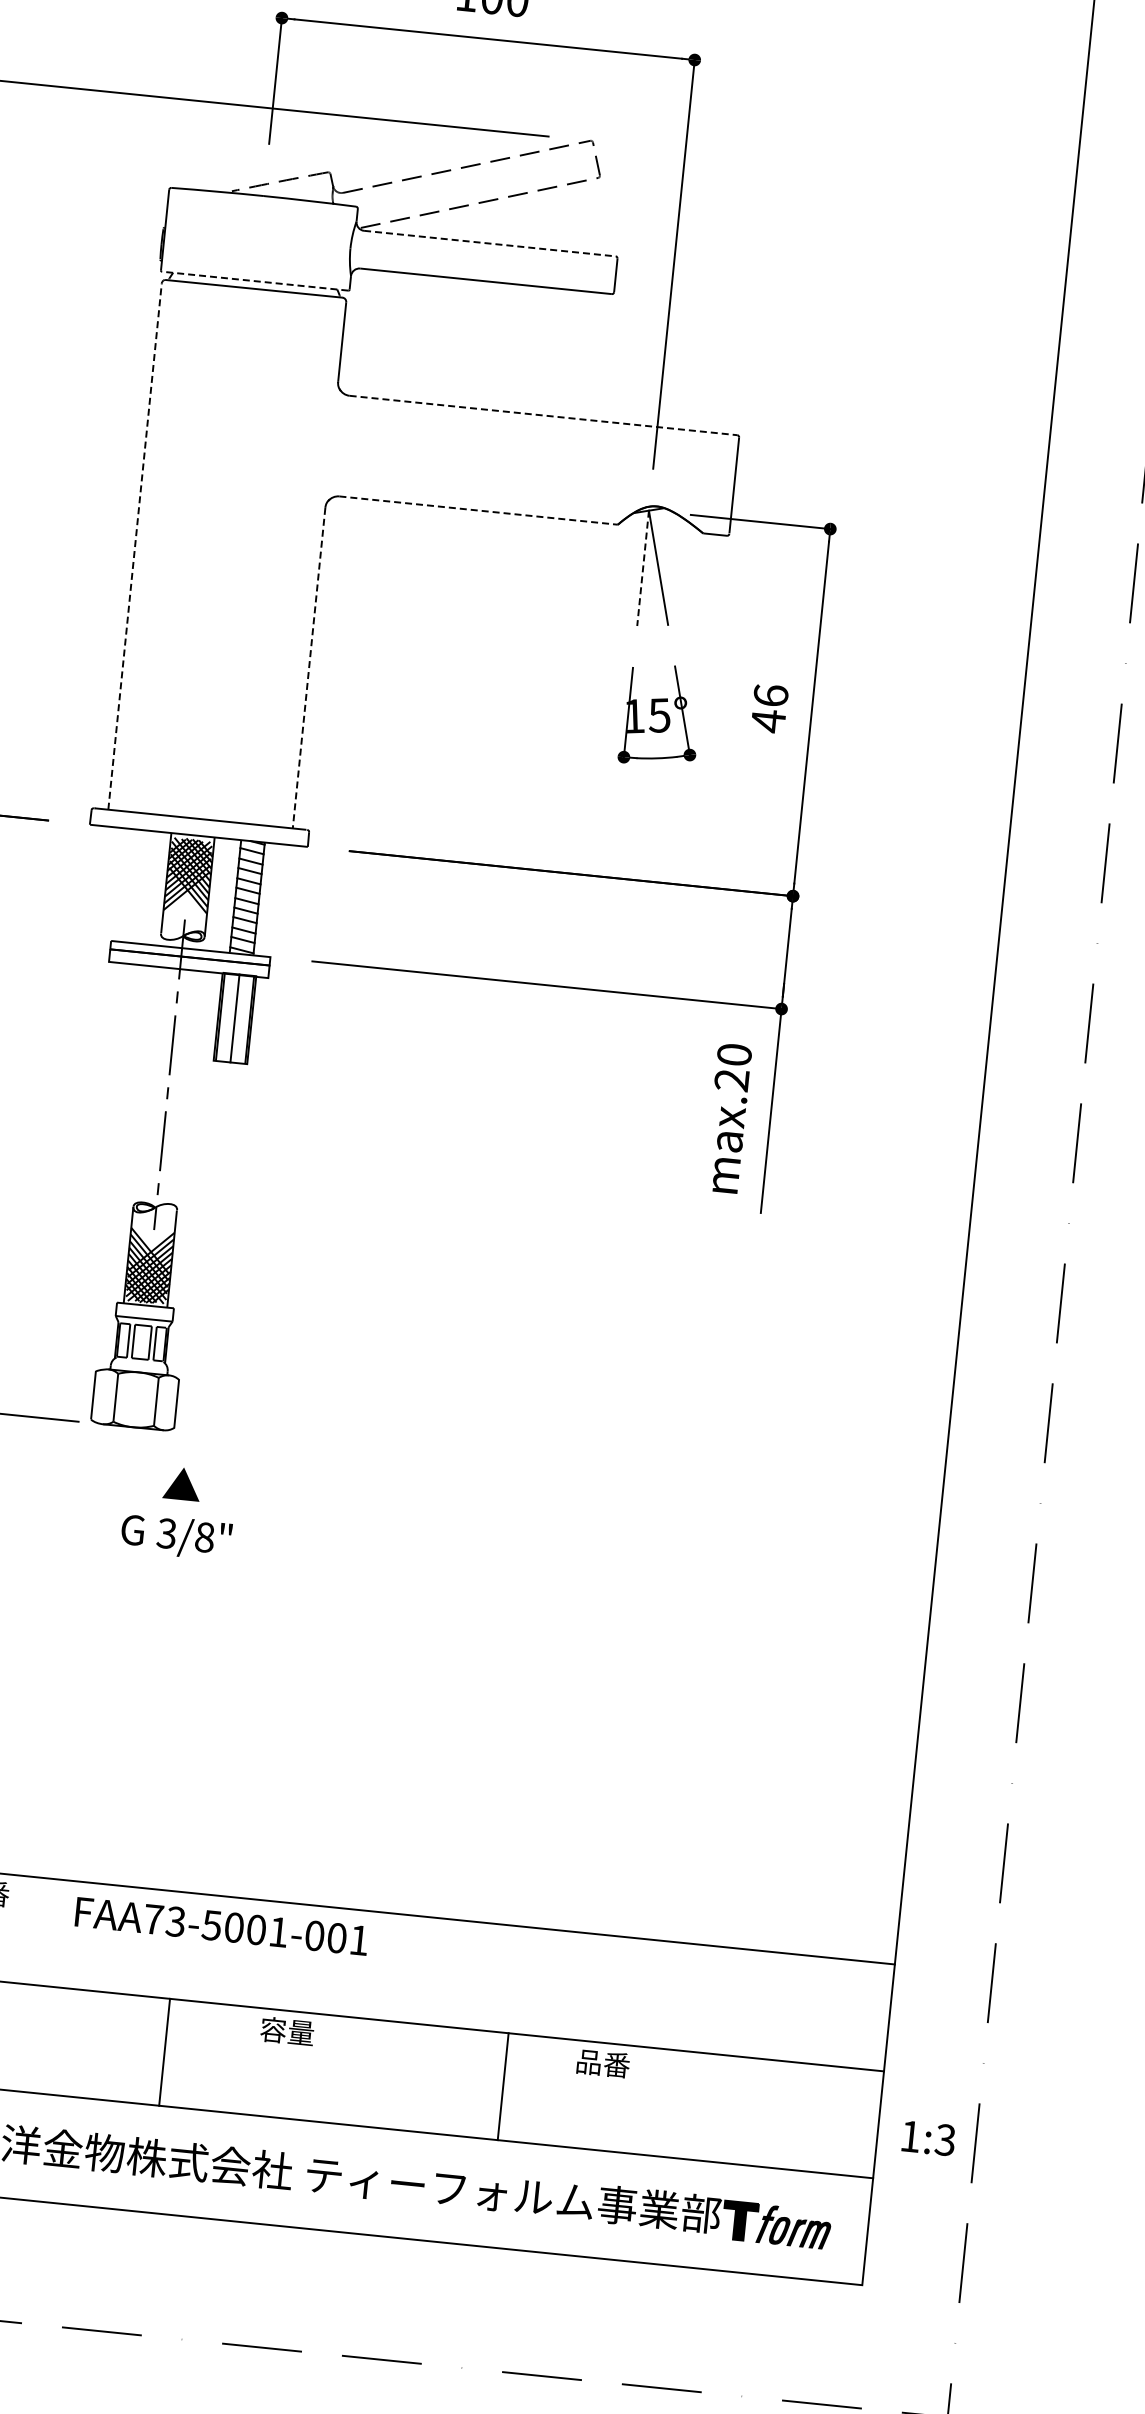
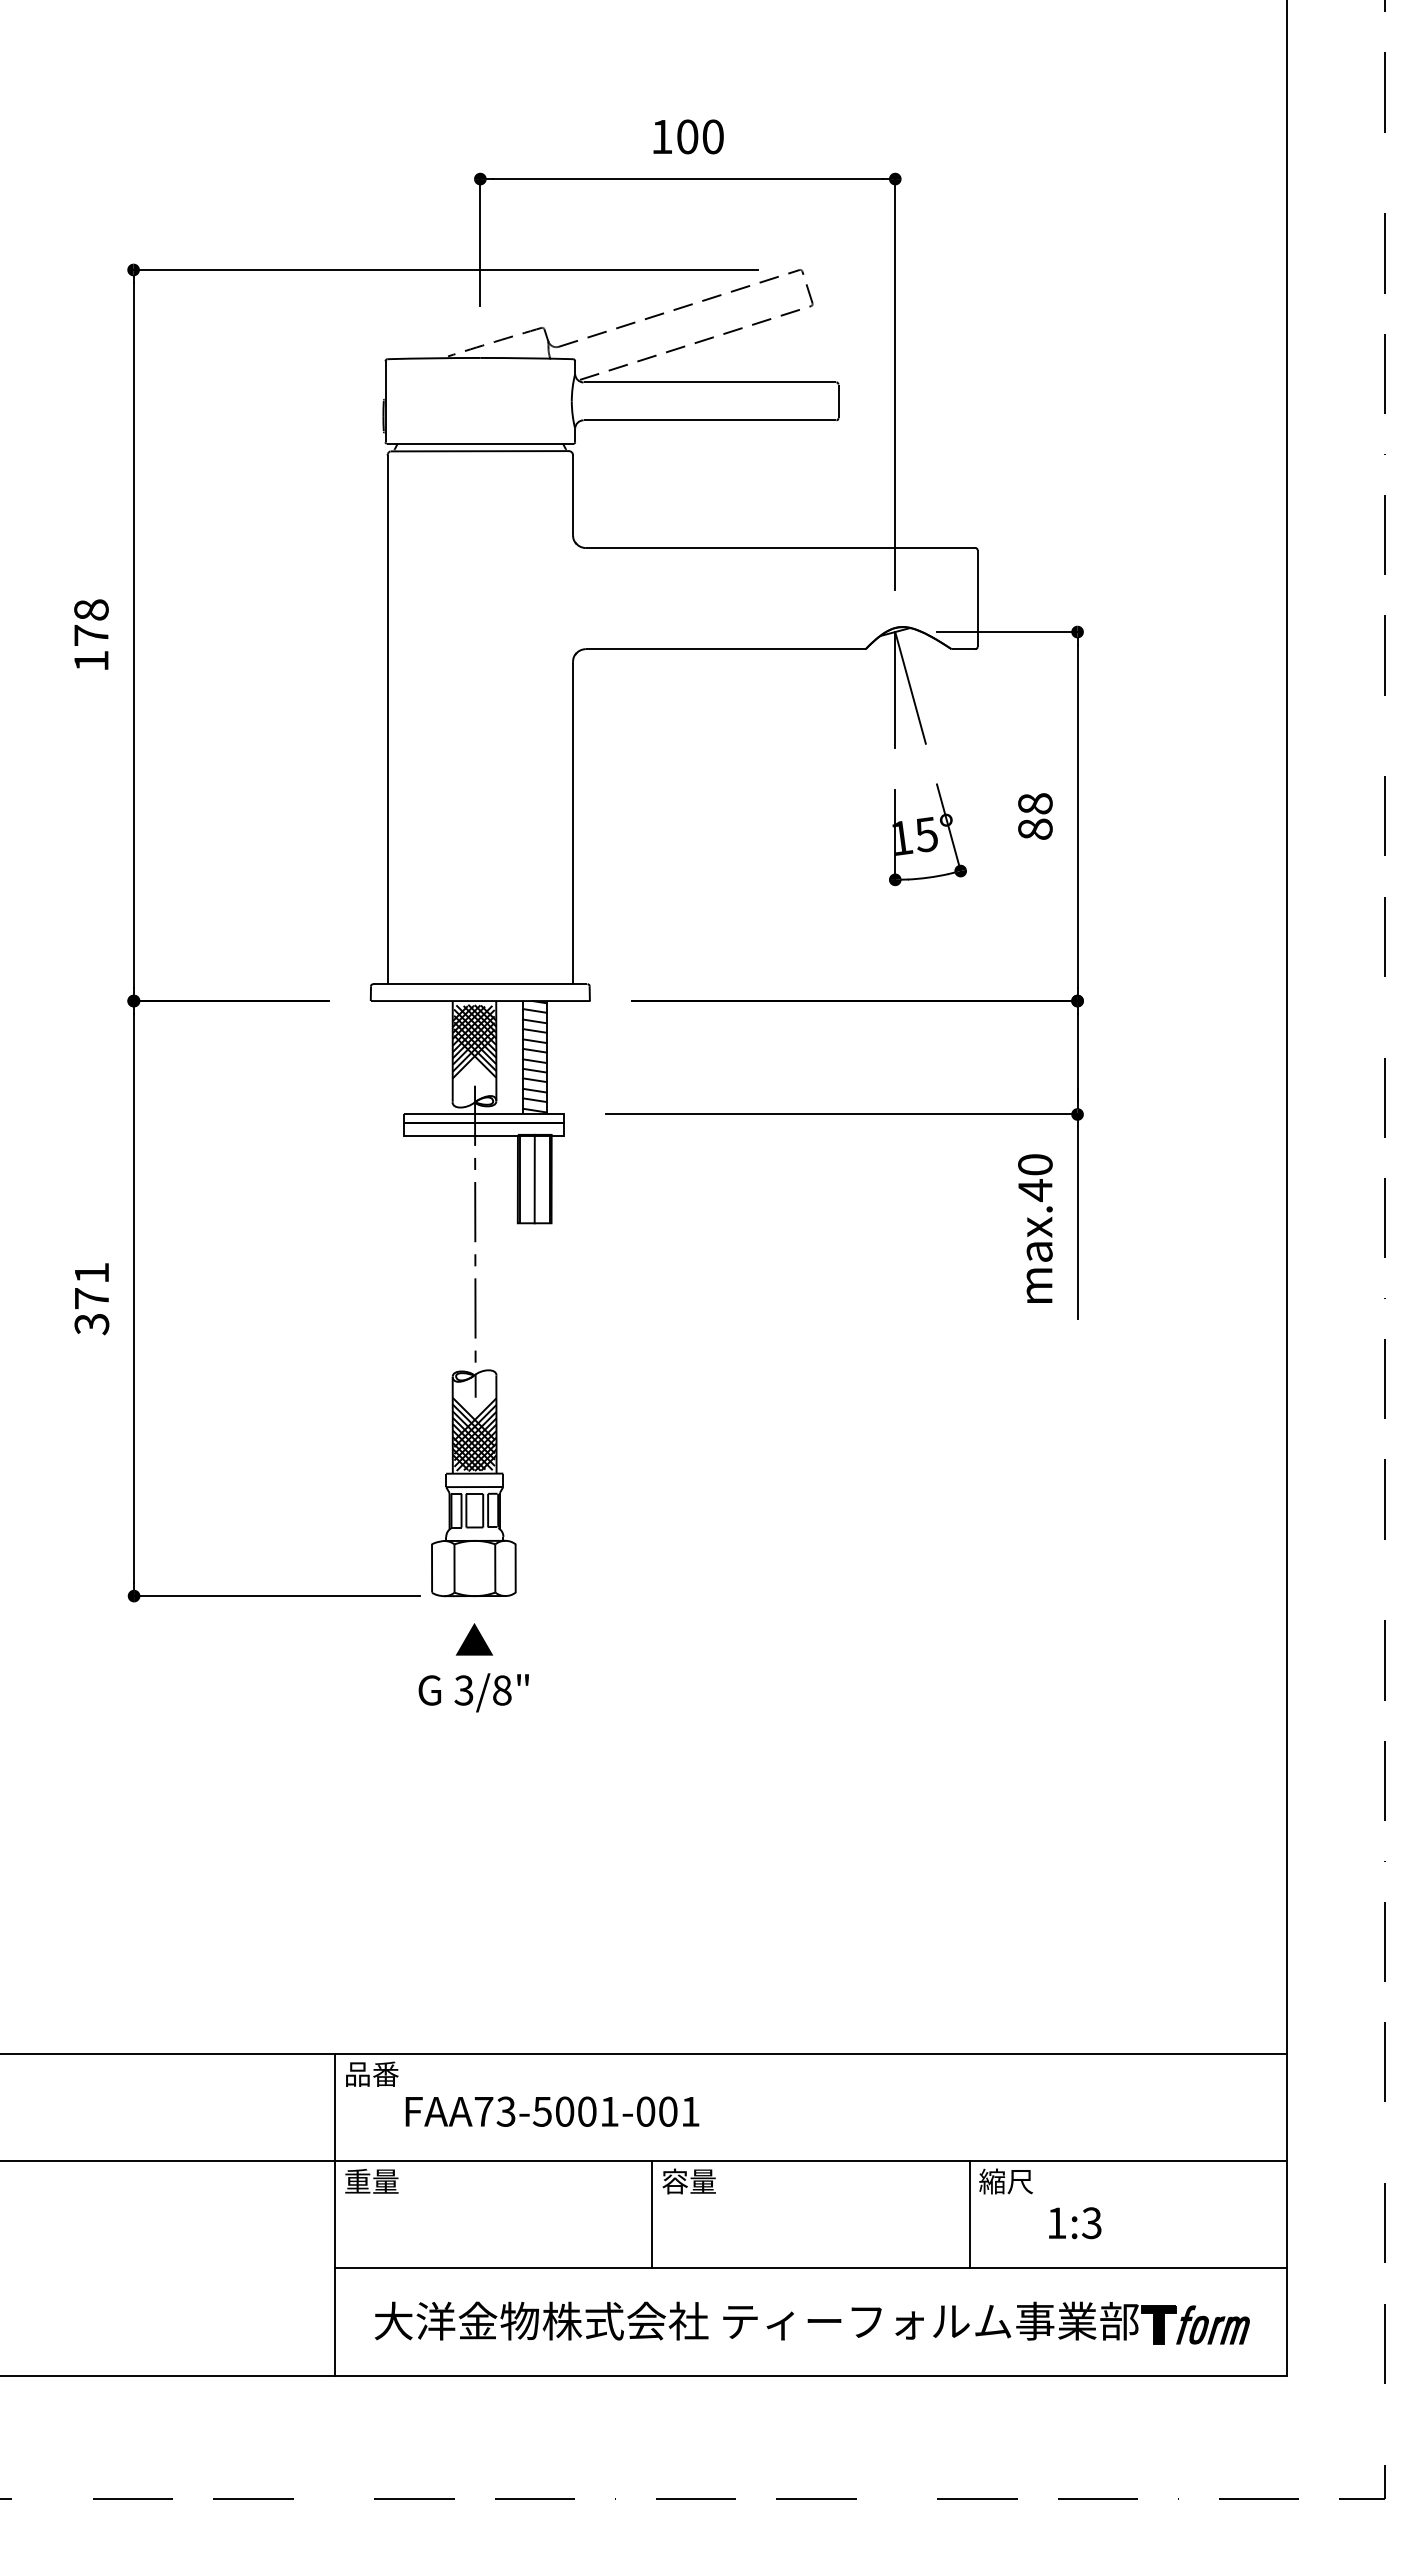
line: (490, 243) -> (710, 382), dashed -> solid
line: (255, 281) -> (480, 443), dashed -> solid
line: (543, 415) -> (780, 548), dashed -> solid
line: (478, 510) -> (725, 649), dashed -> solid
line: (134, 546) -> (387, 719), dashed -> solid
line: (643, 568) -> (895, 690), dashed -> solid
line: (309, 668) -> (573, 823), dashed -> solid
text: (769, 709) -> (1035, 817), 46 -> 88
text: (732, 1080) -> (1035, 1190), max.20 -> max.40
text: (178, 1511) -> (473, 1667), moved
text: (221, 1926) -> (552, 2111), moved
line: (164, 2052) -> (652, 2214), moved
text: (603, 2063) -> (1006, 2181), 品番 -> 縮尺
line: (503, 2086) -> (969, 2214), moved
text: (929, 2138) -> (1075, 2223), moved

